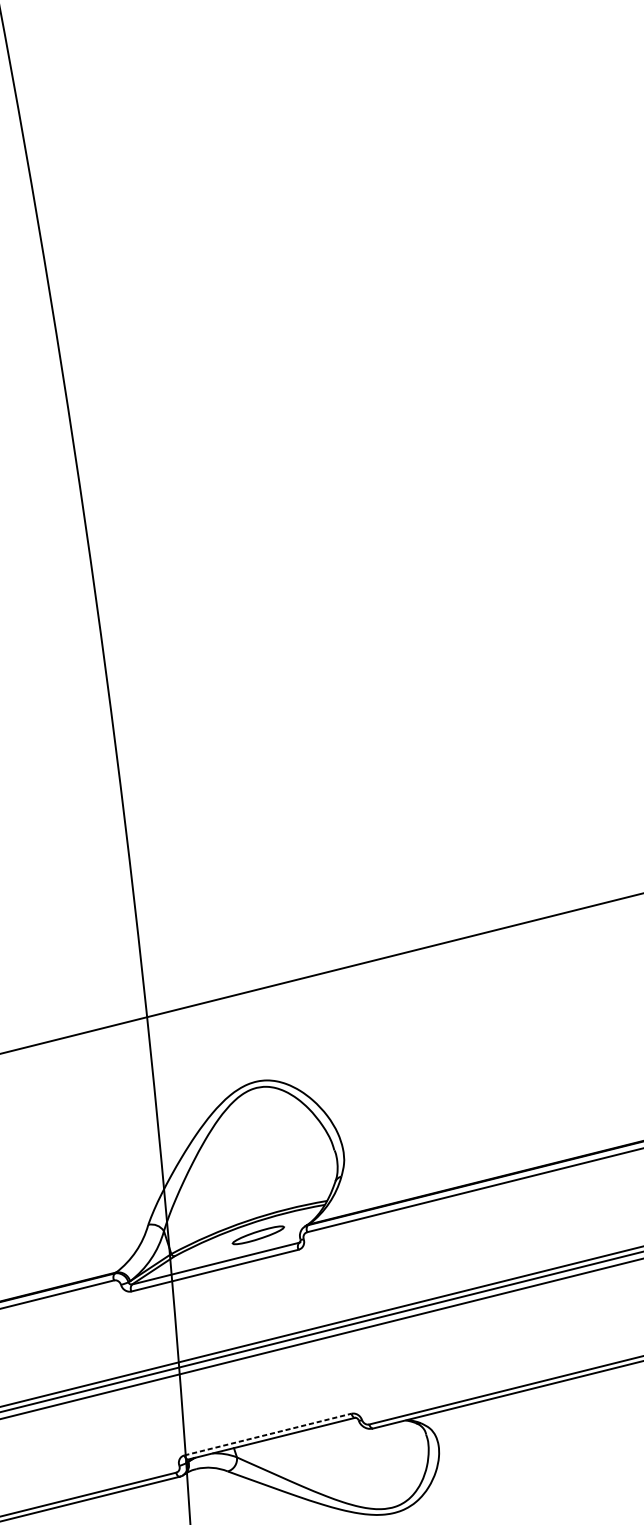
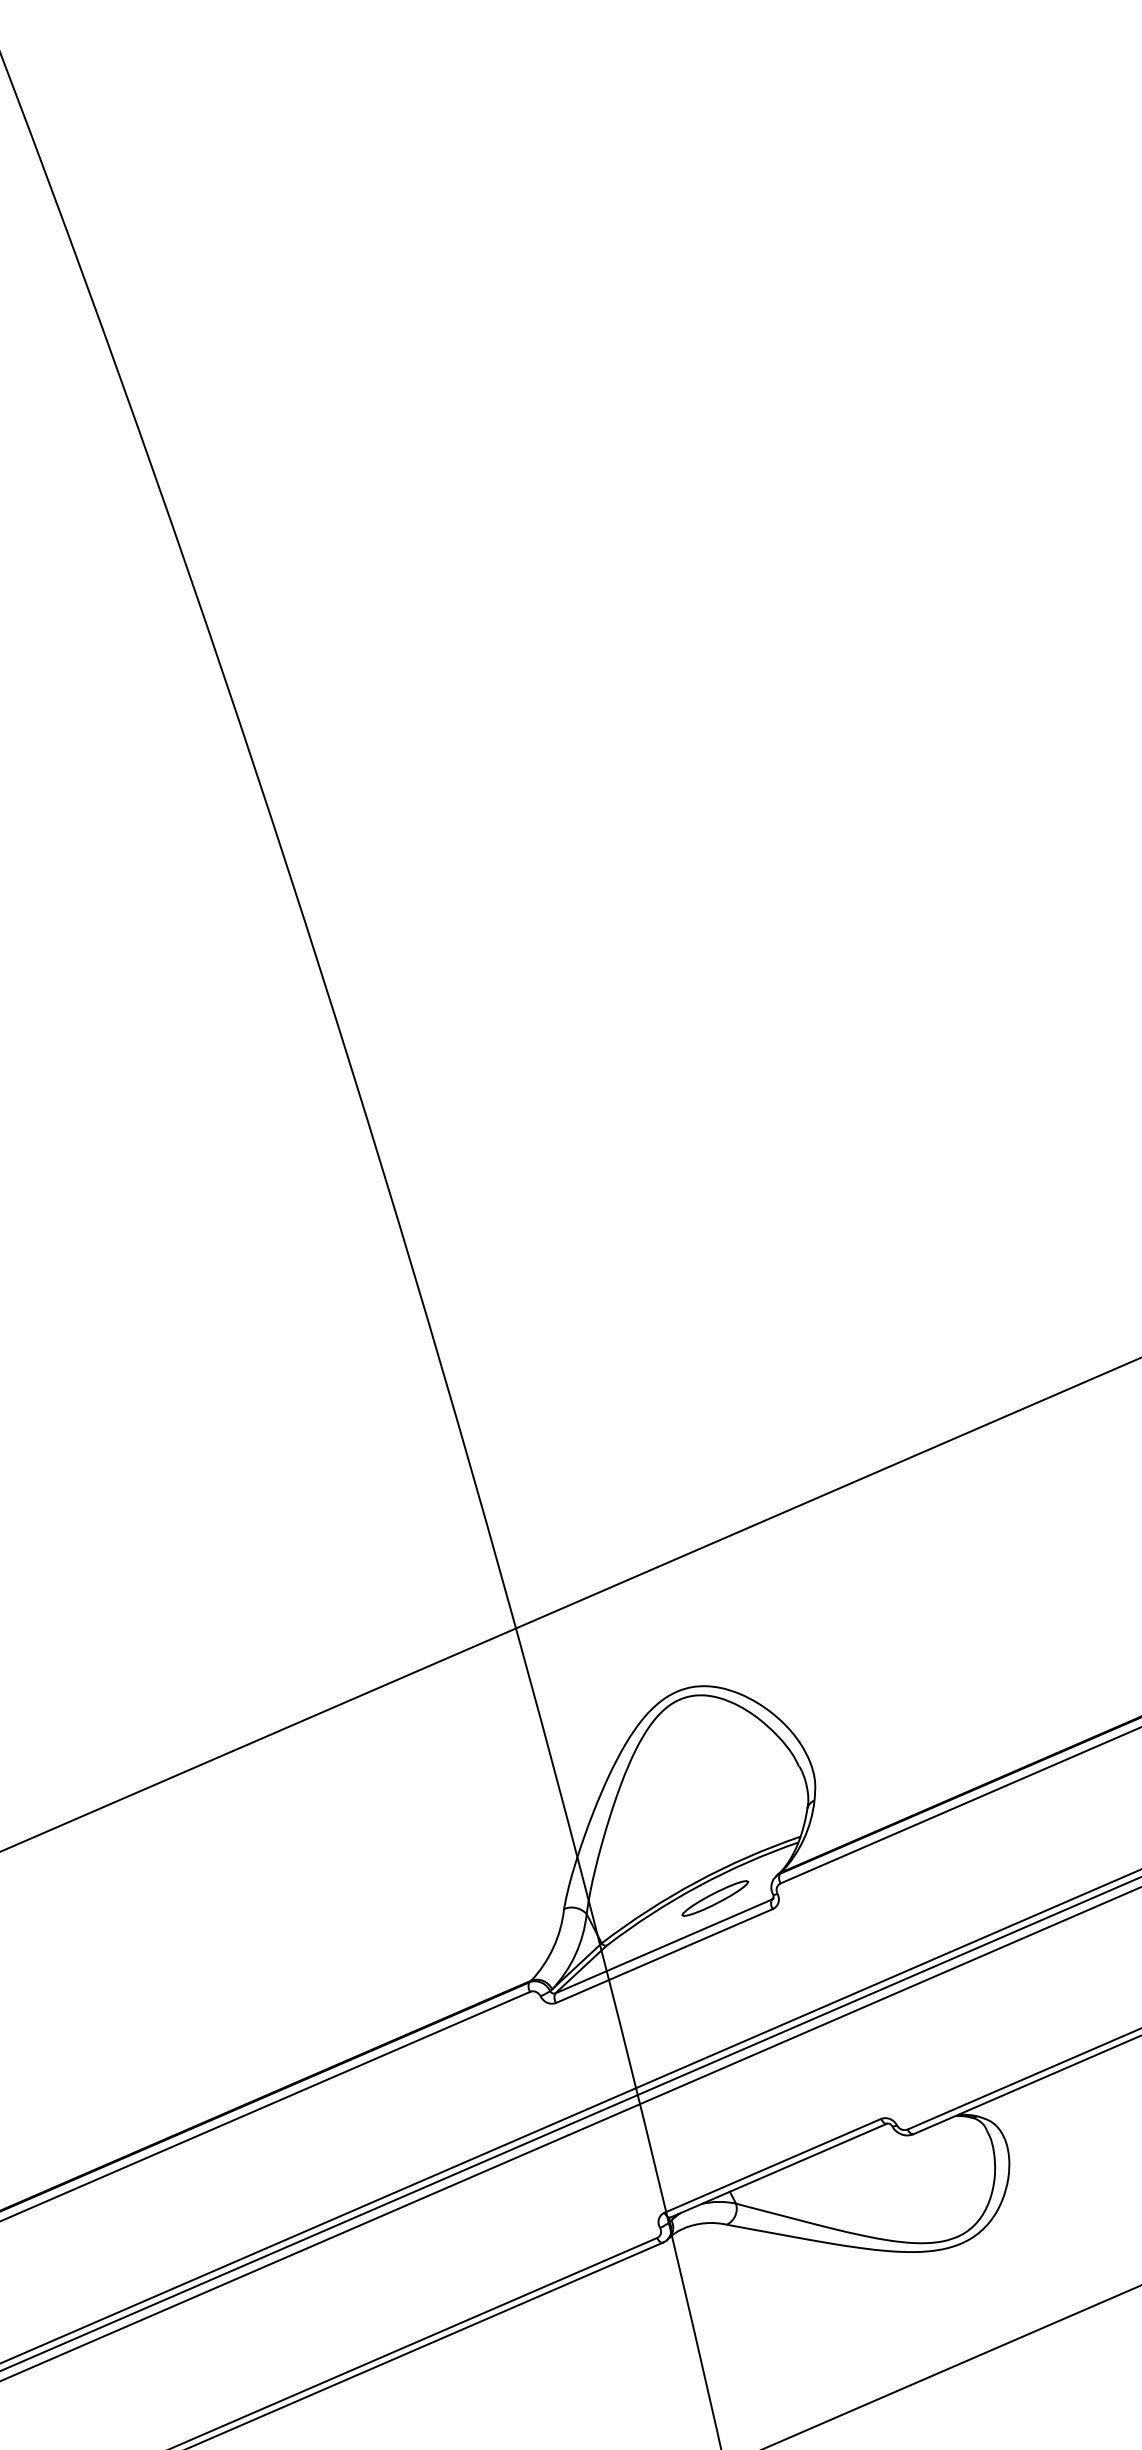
line: (268, 1434) -> (773, 2165), dashed -> solid

